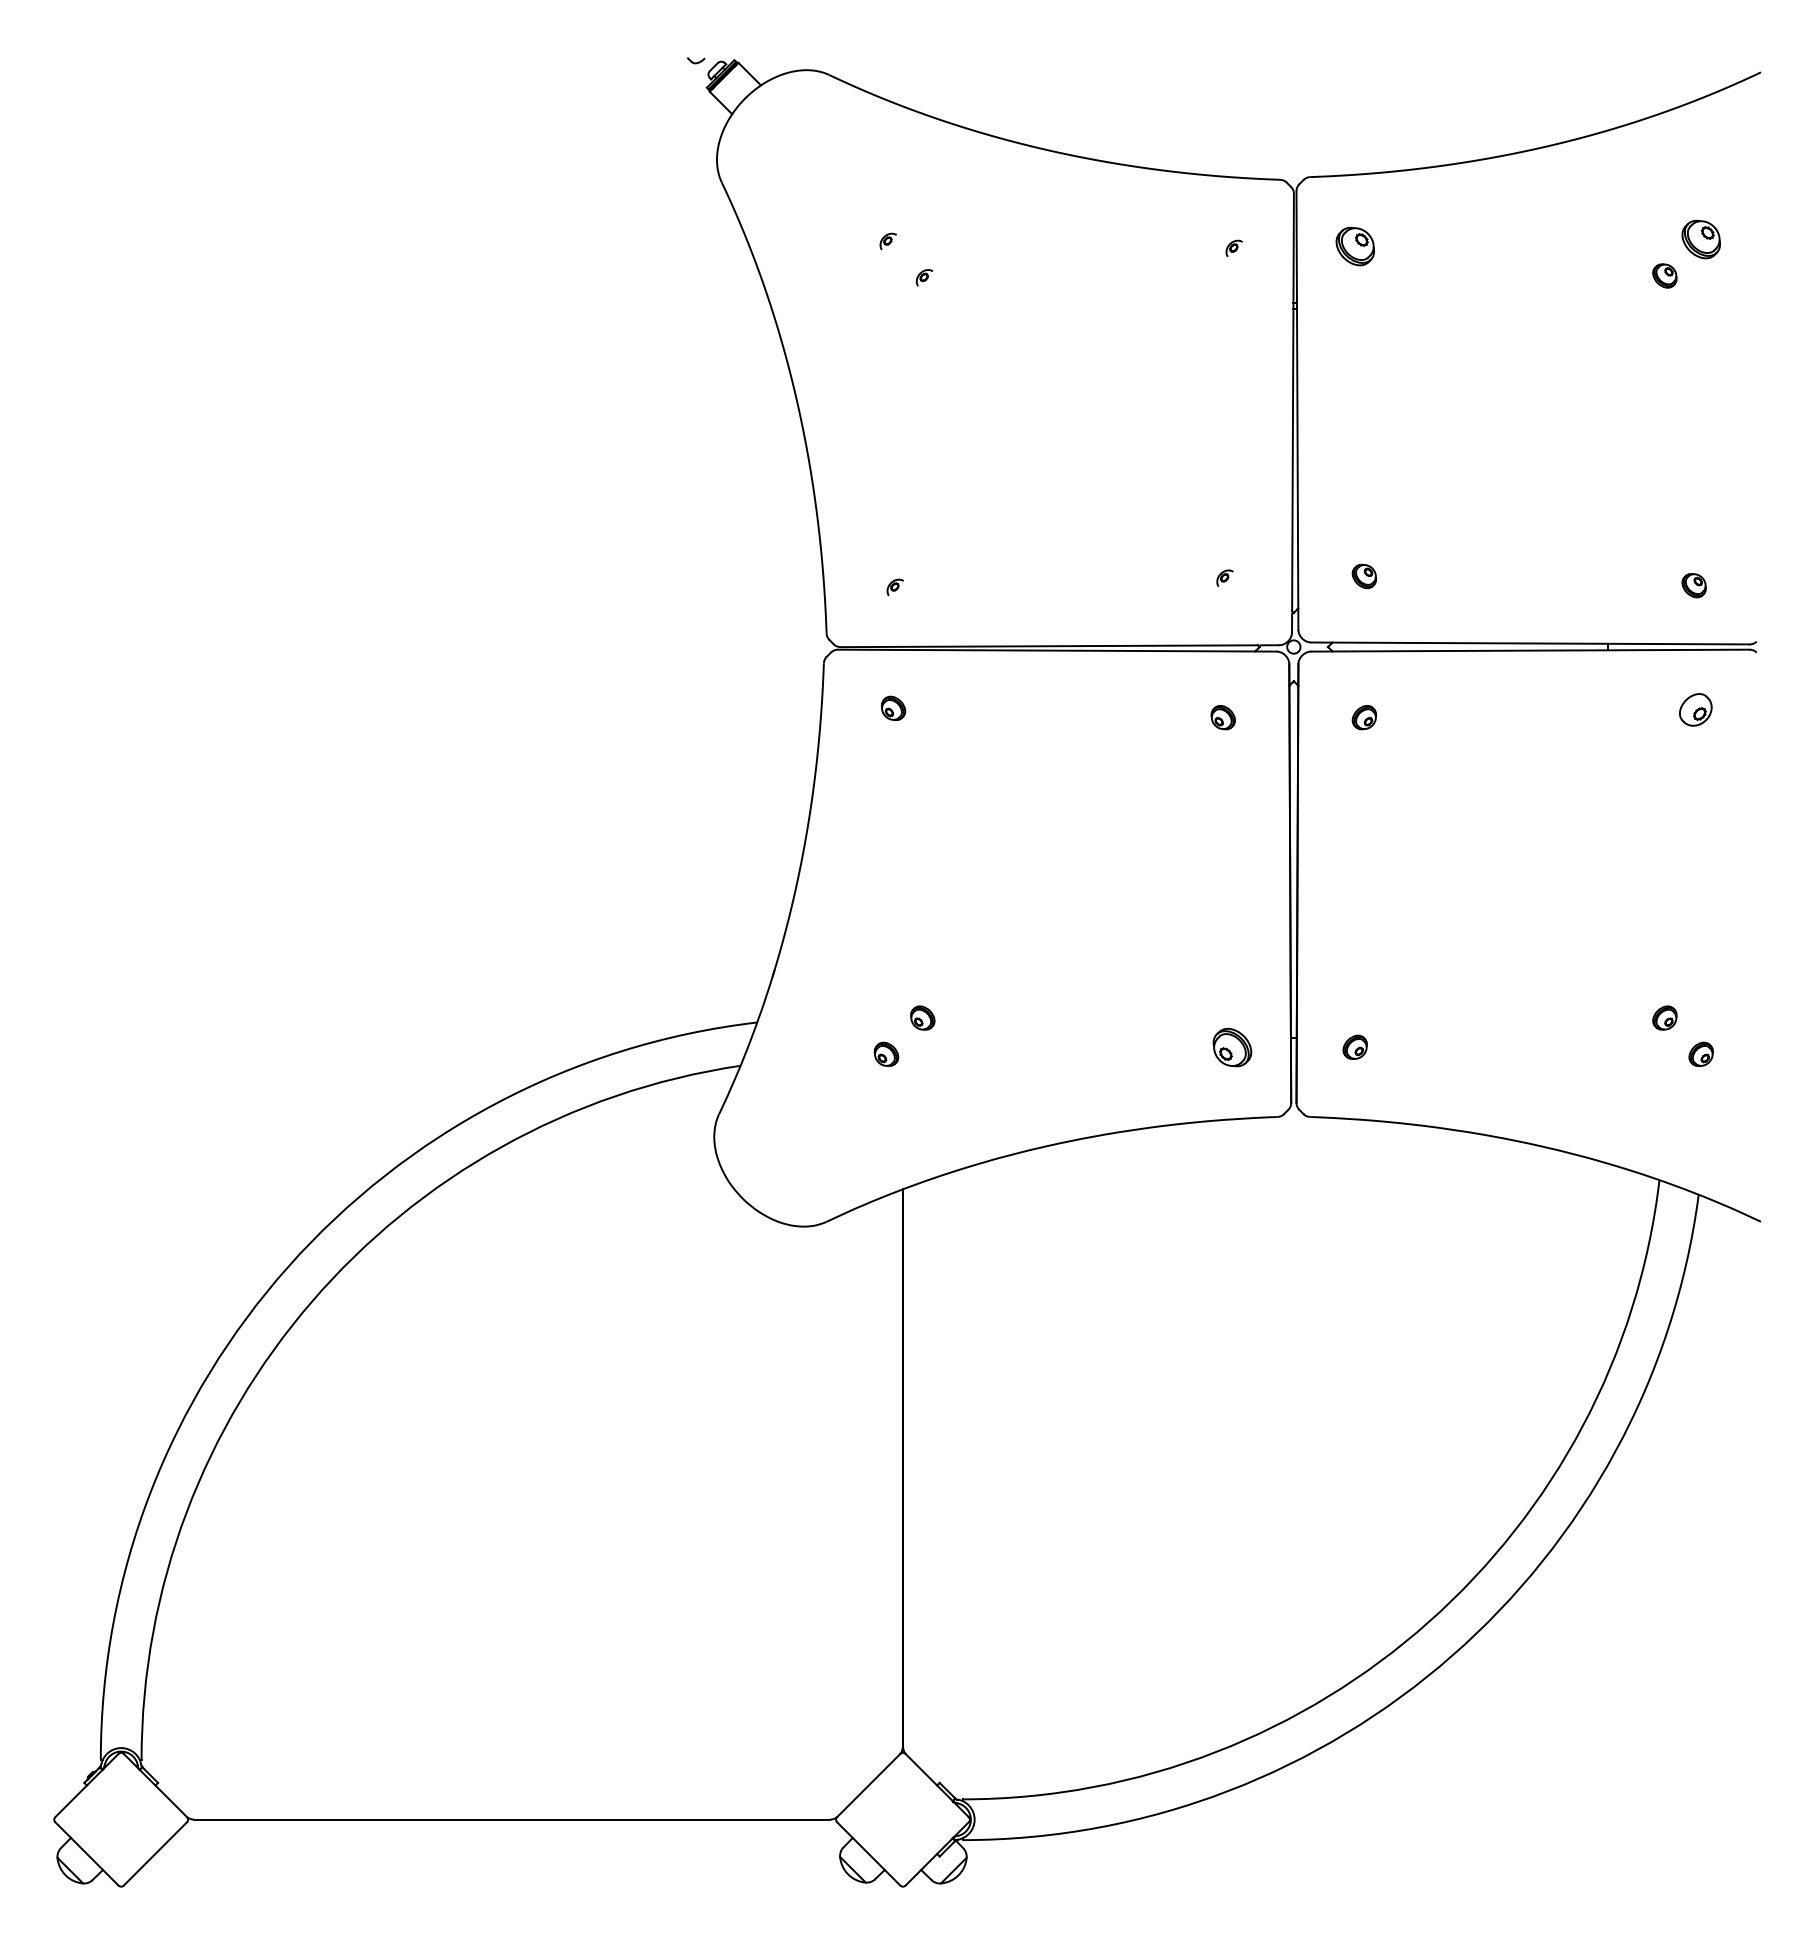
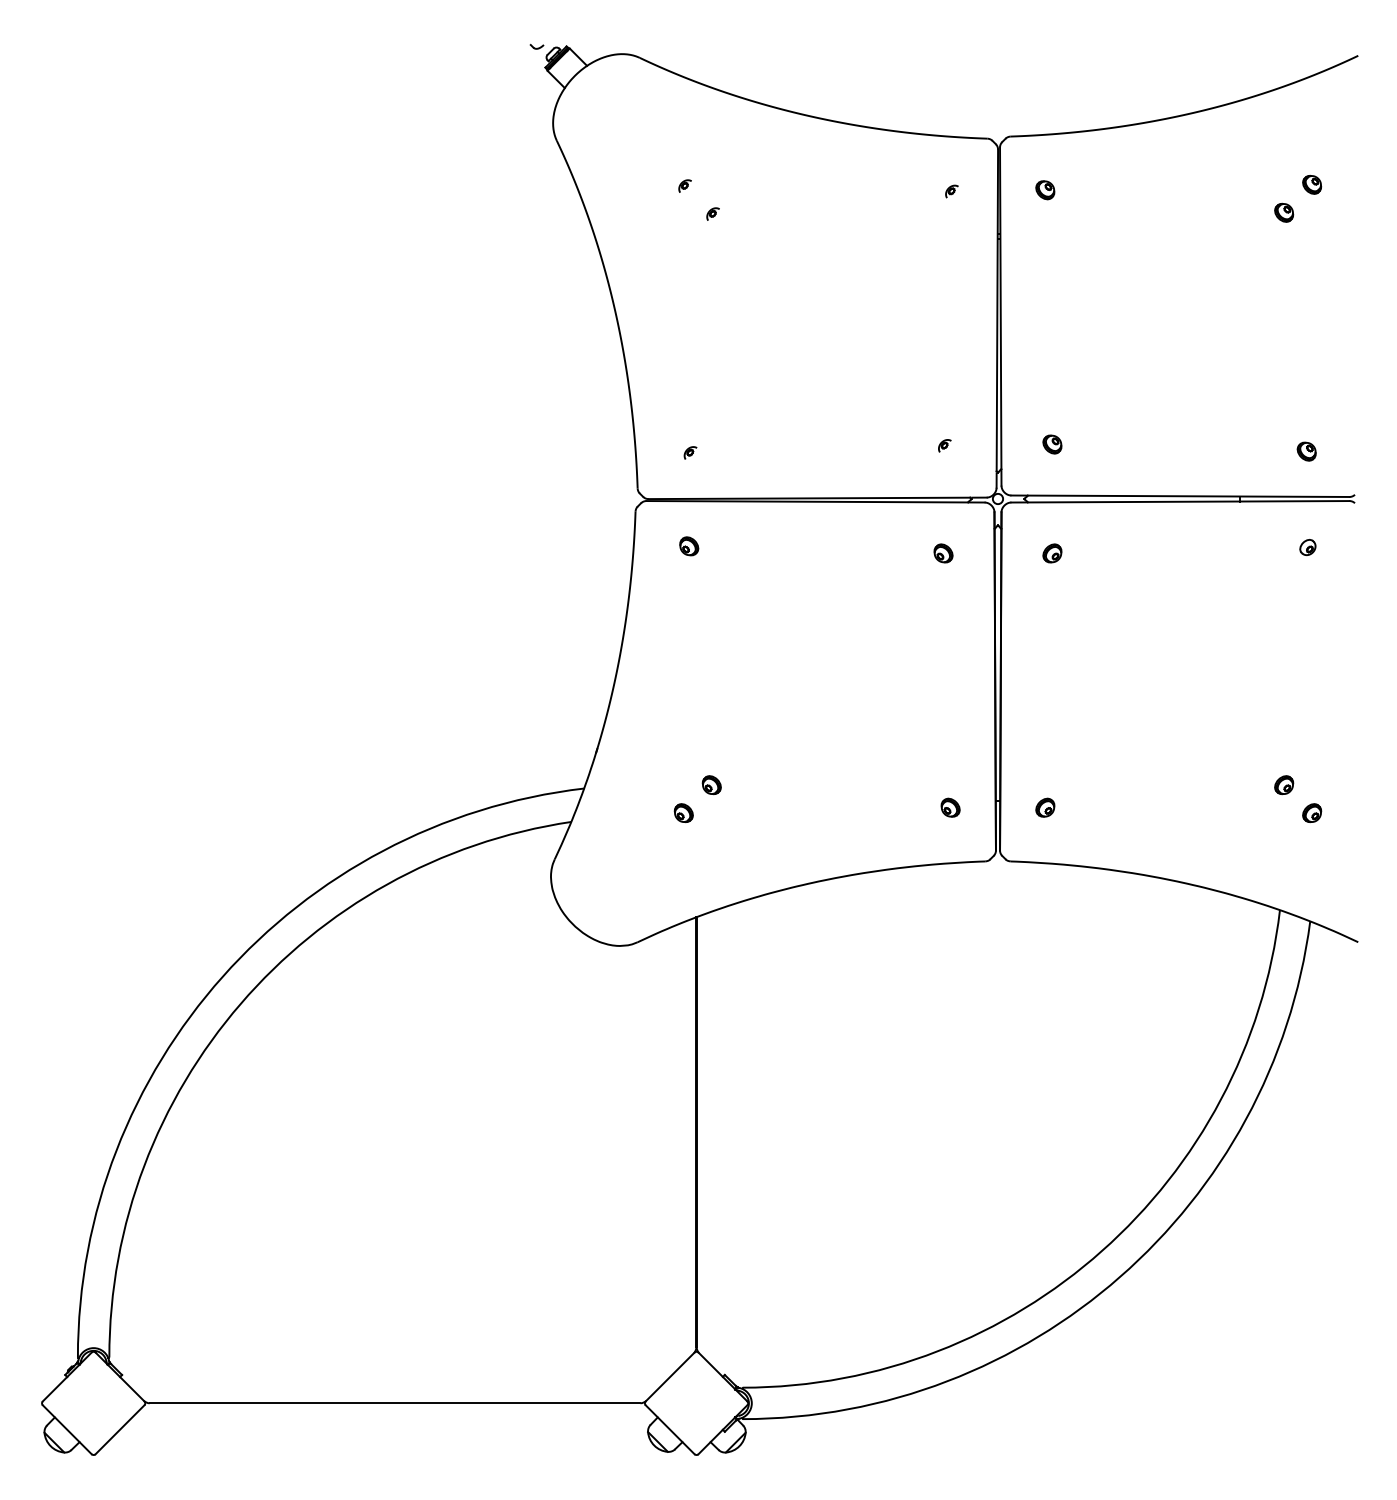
part: (1700, 239) -> (1311, 184), size x0.62
part: (1354, 246) -> (1044, 190), size x0.62
part: (1695, 709) -> (1307, 547), size x0.62
part: (1232, 1046) -> (950, 807), size x0.62

